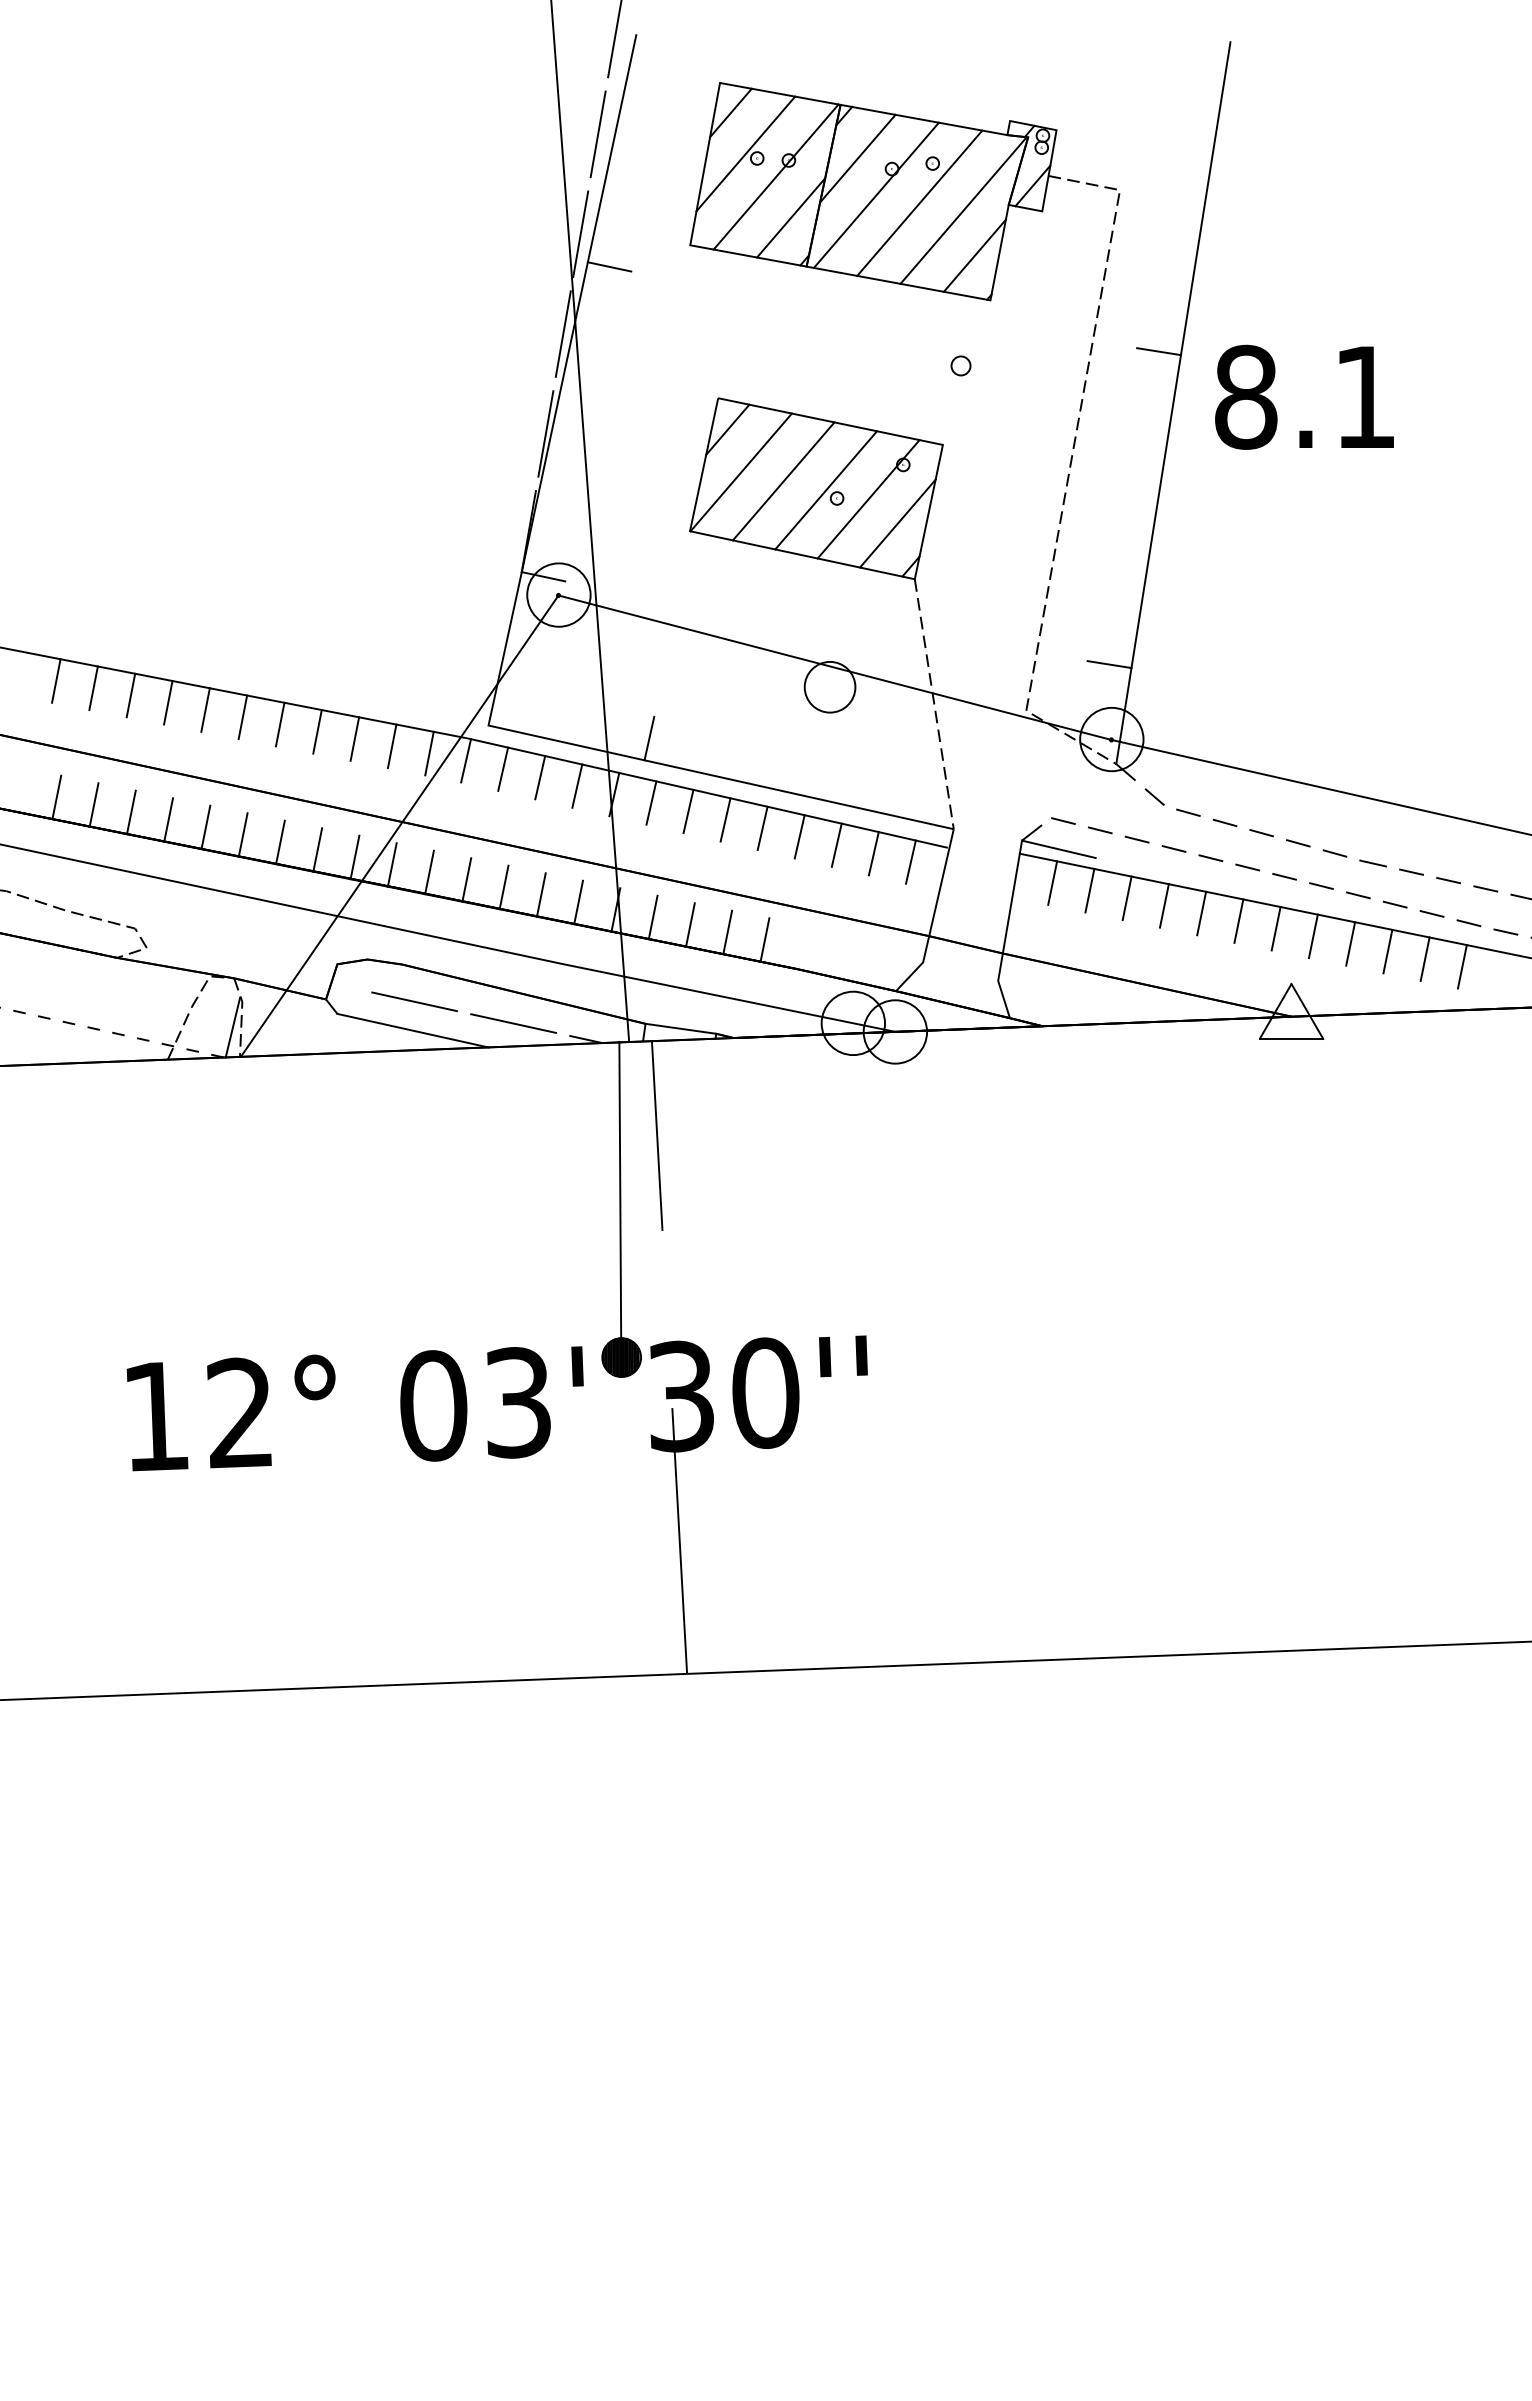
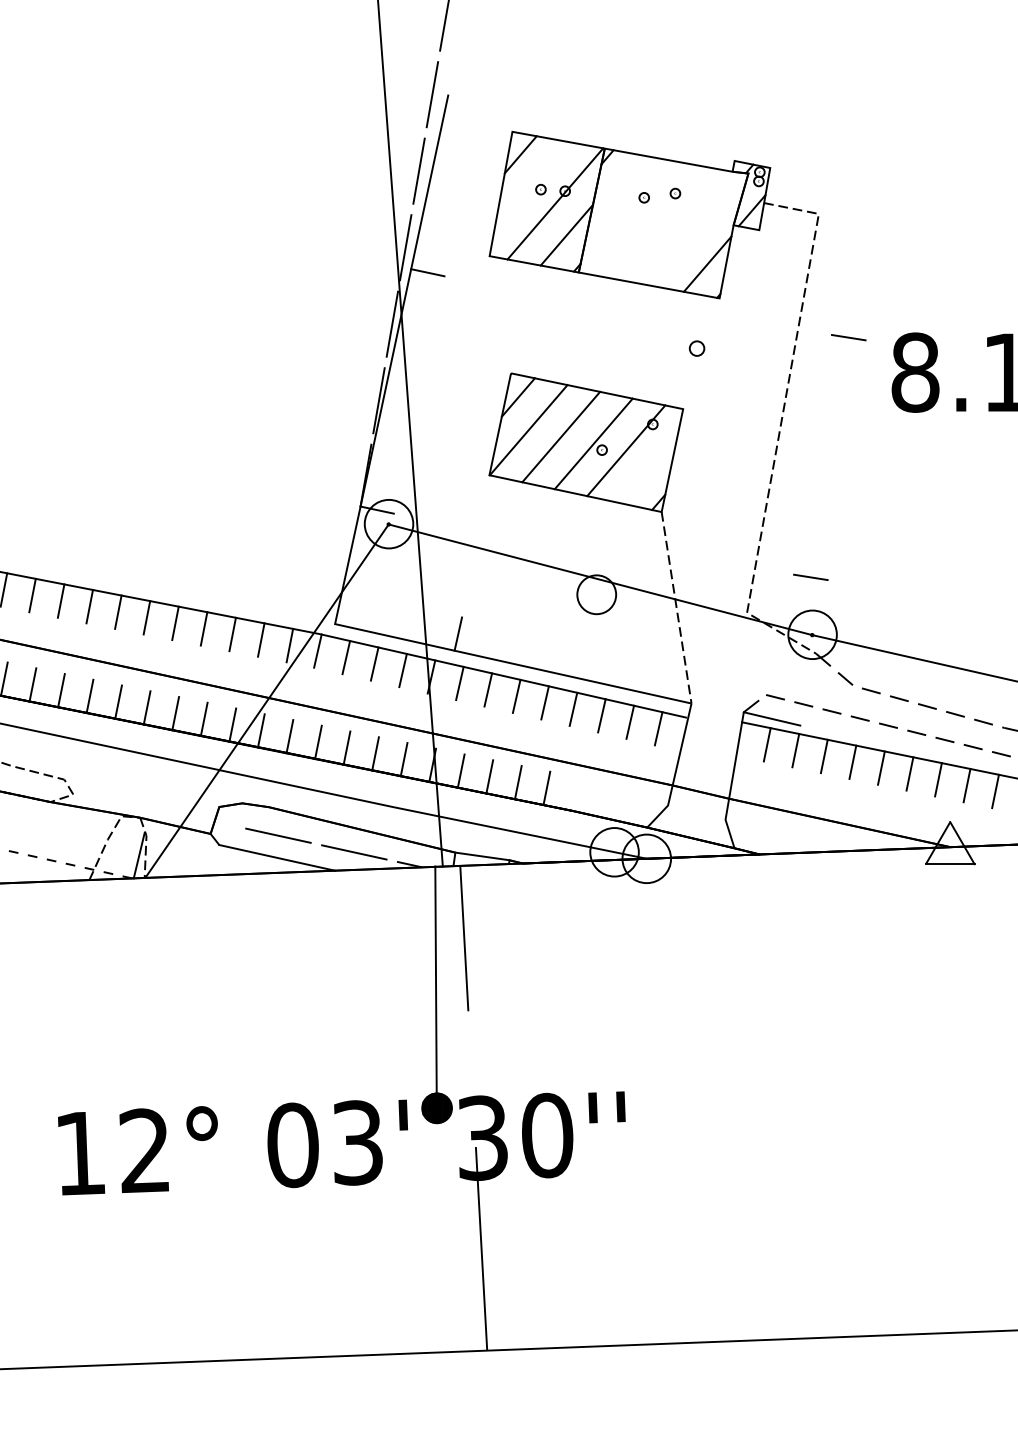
line: (745, 153) -> (531, 185), removed
line: (857, 158) -> (617, 189), removed
line: (875, 194) -> (631, 217), removed
line: (919, 202) -> (665, 223), removed
line: (963, 210) -> (698, 229), removed
line: (1173, 403) -> (859, 377), removed
line: (897, 523) -> (648, 469), removed

